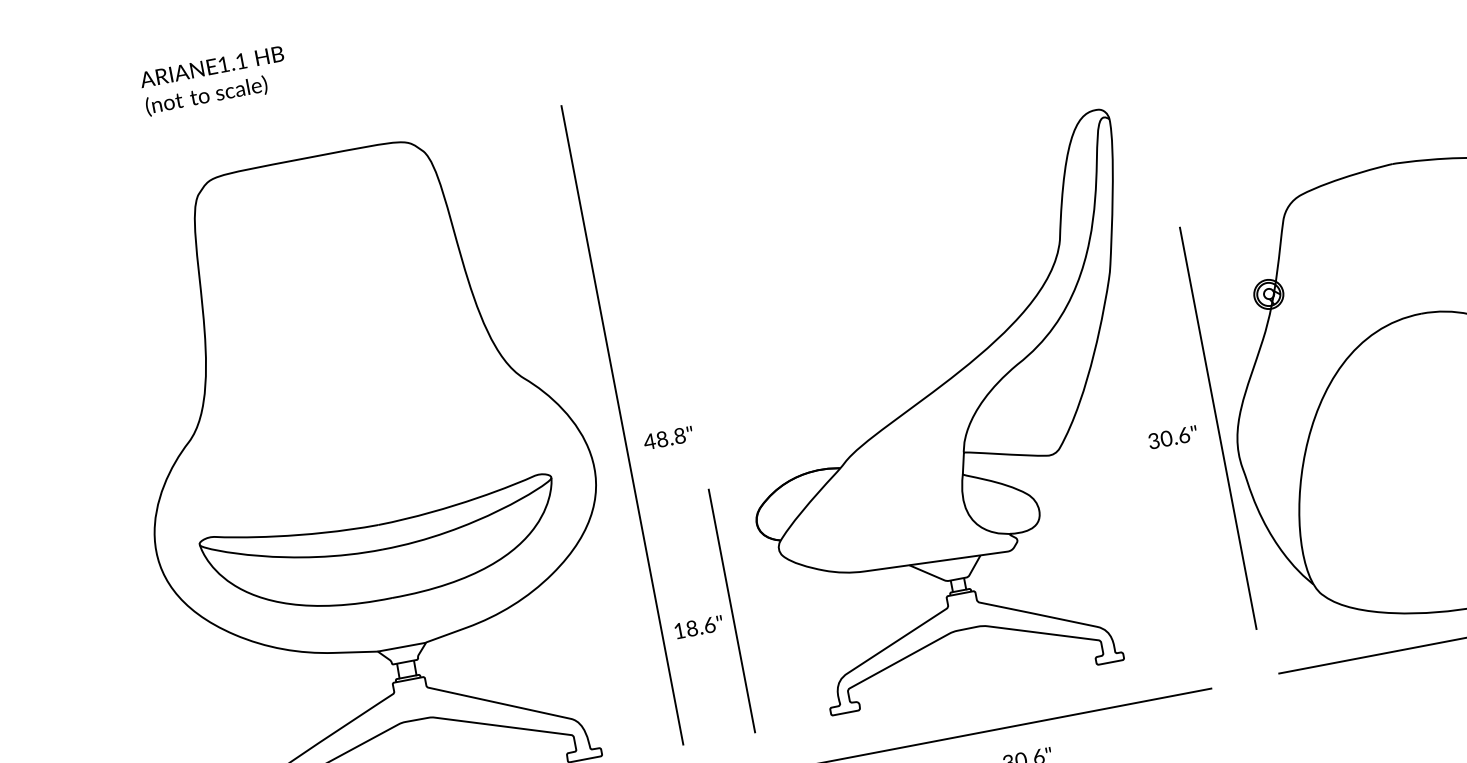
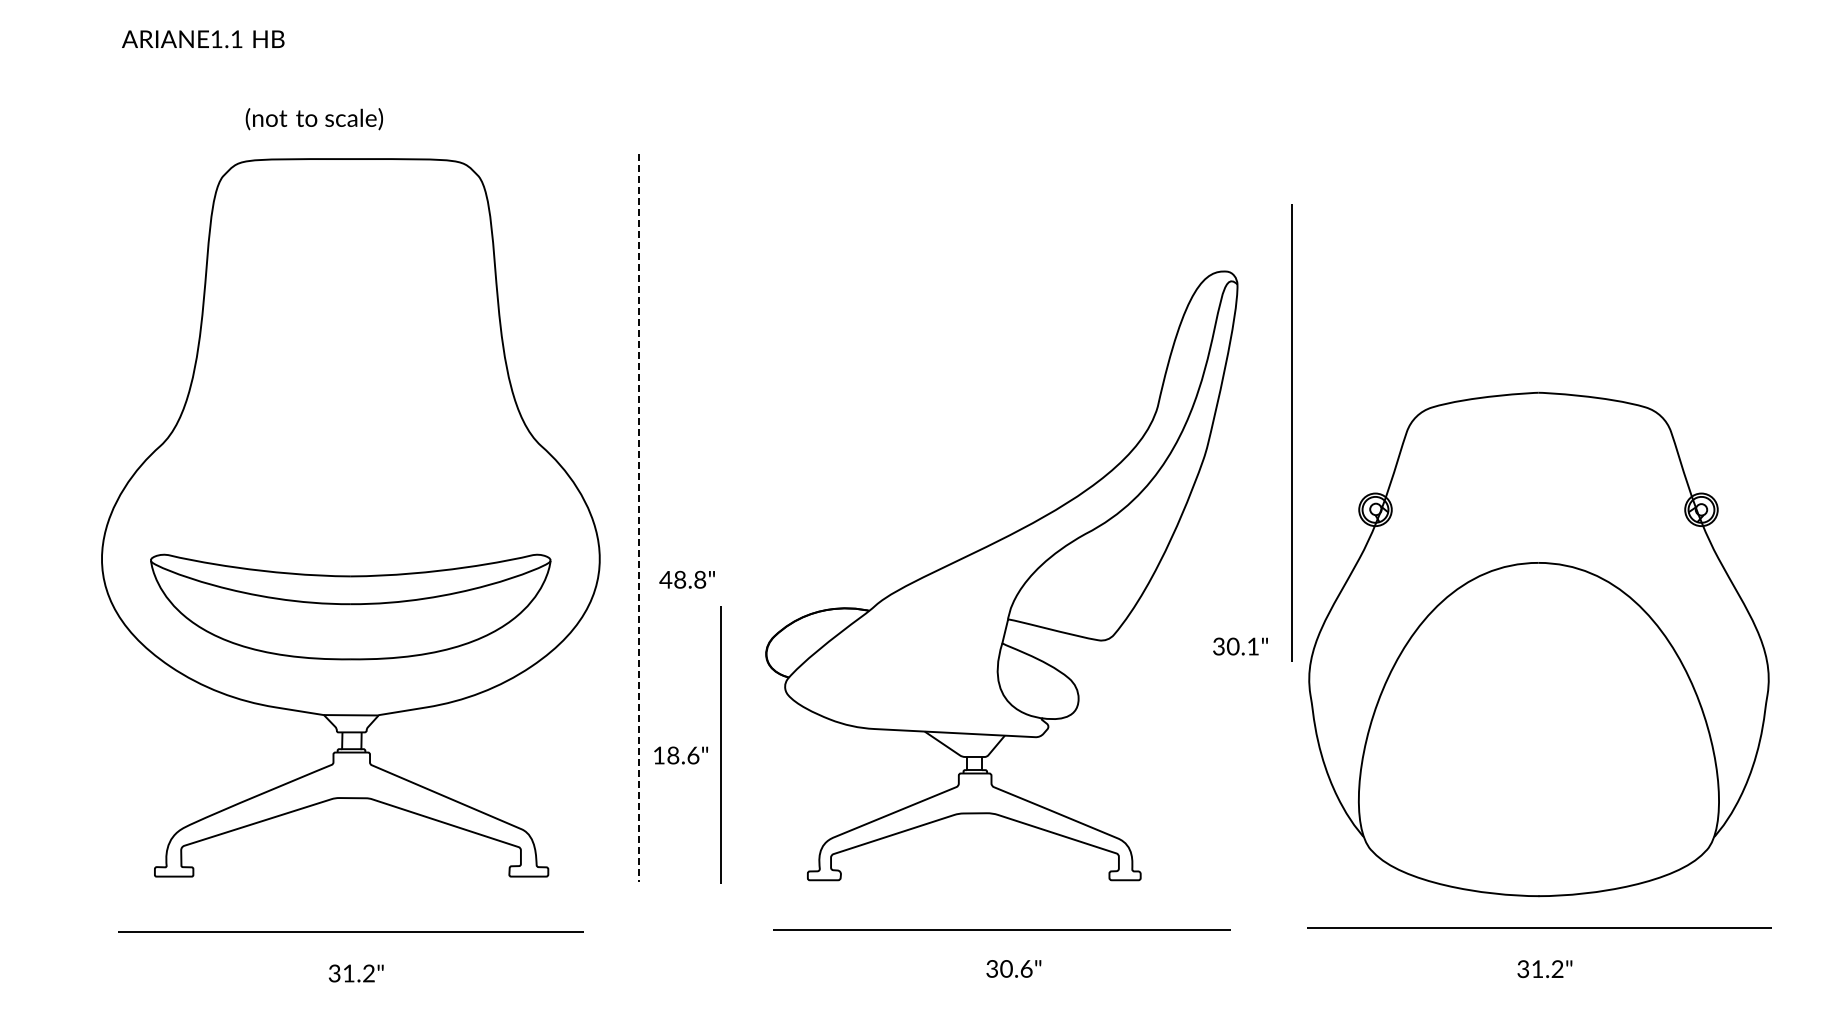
text: (212, 67) -> (203, 39), moved
text: (205, 96) -> (313, 119), moved
line: (622, 425) -> (639, 518), solid -> dashed
line: (1217, 427) -> (1291, 432), moved
text: (1184, 435) -> (1253, 646), 30.6" -> 30.1"
text: (667, 437) -> (686, 579), moved

